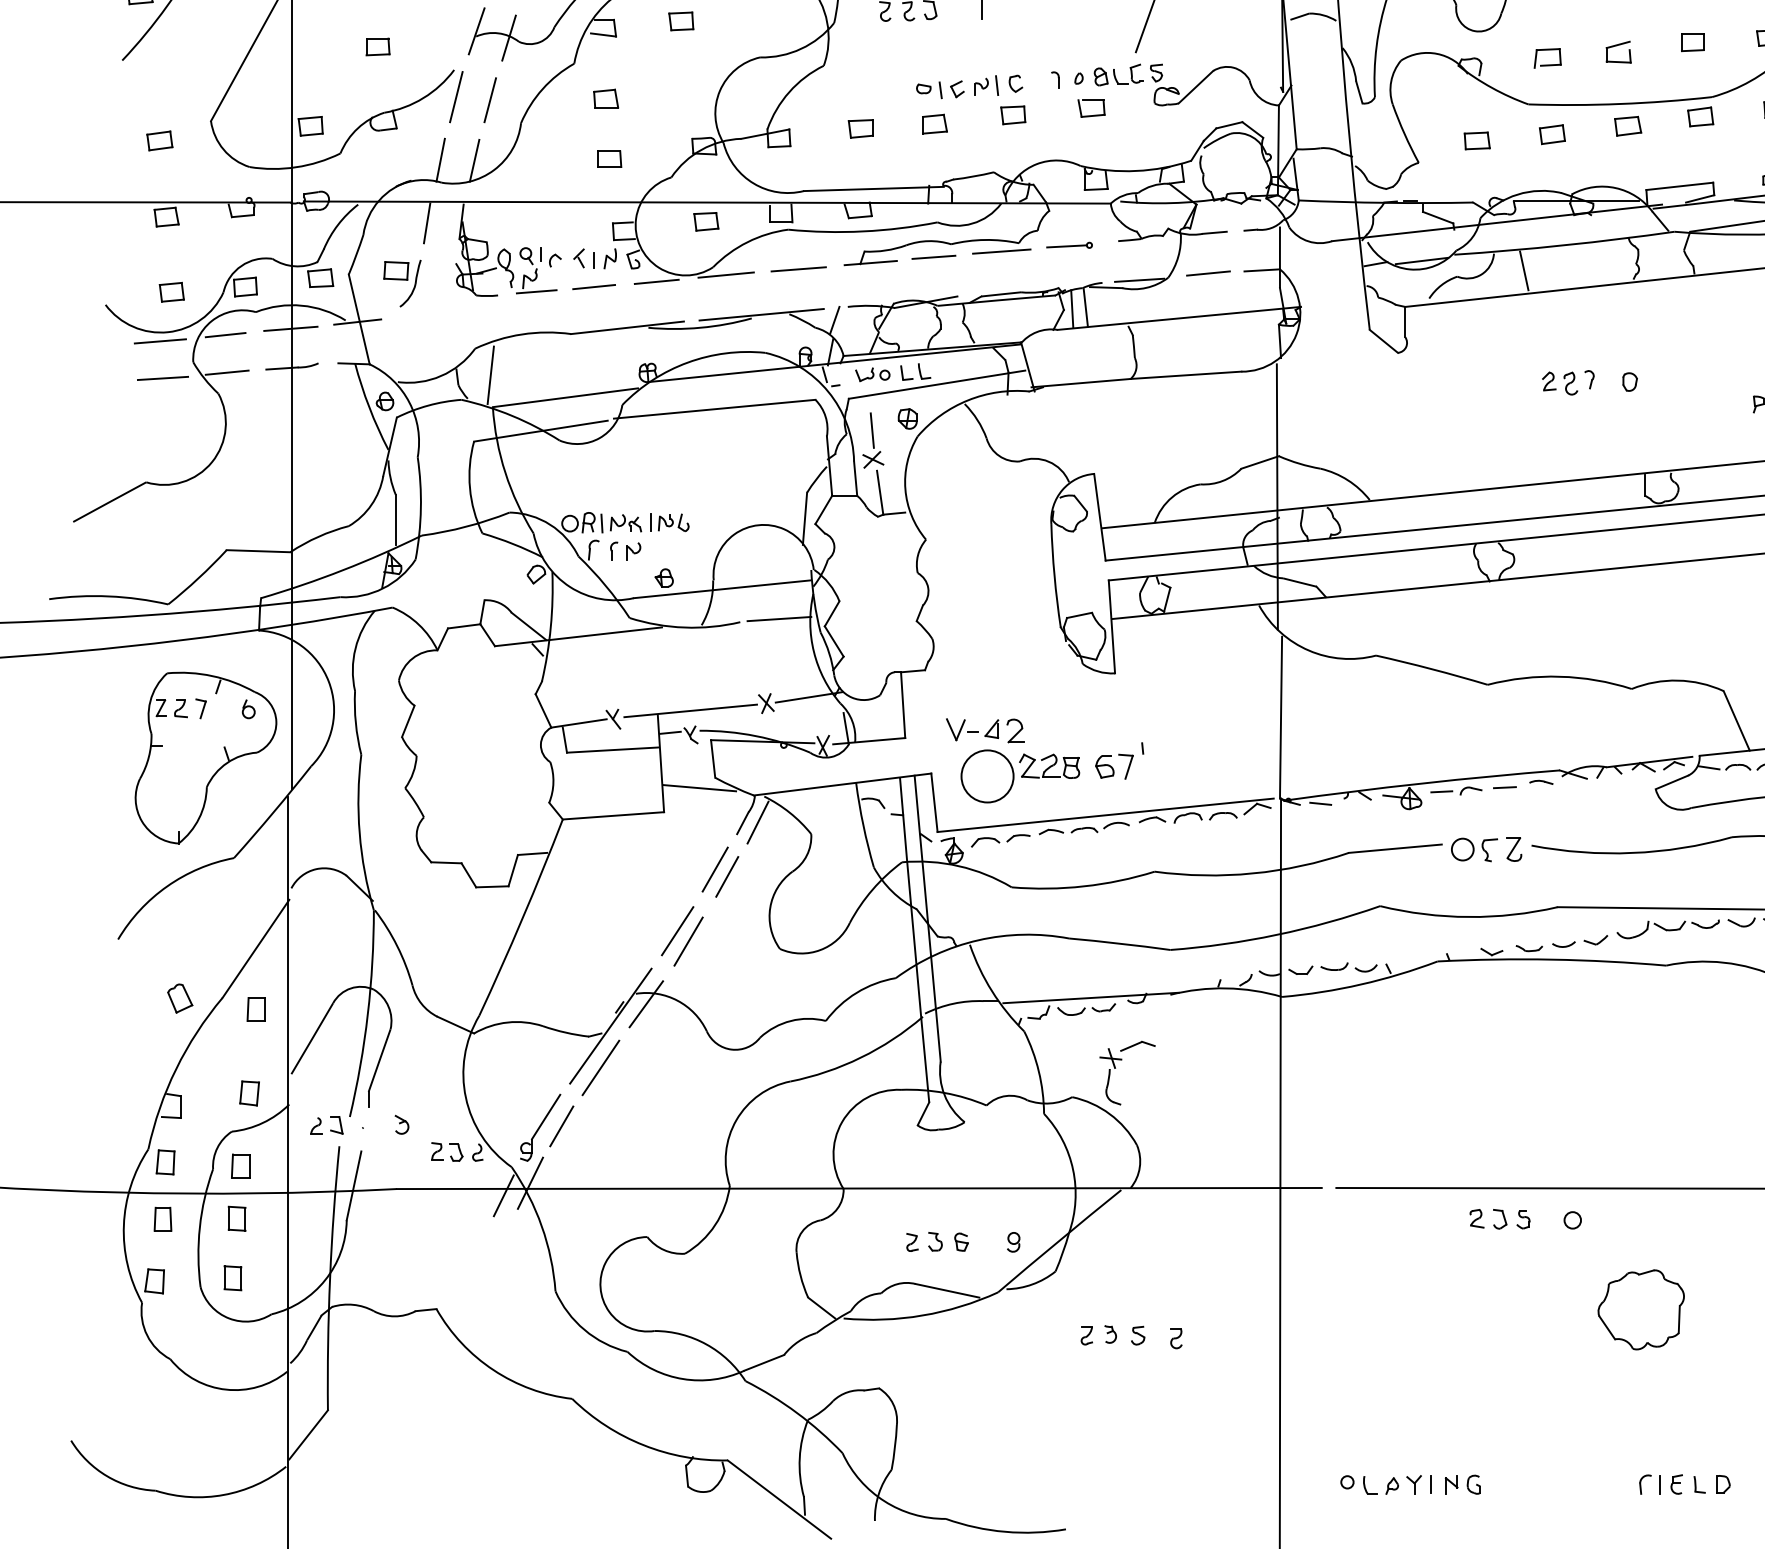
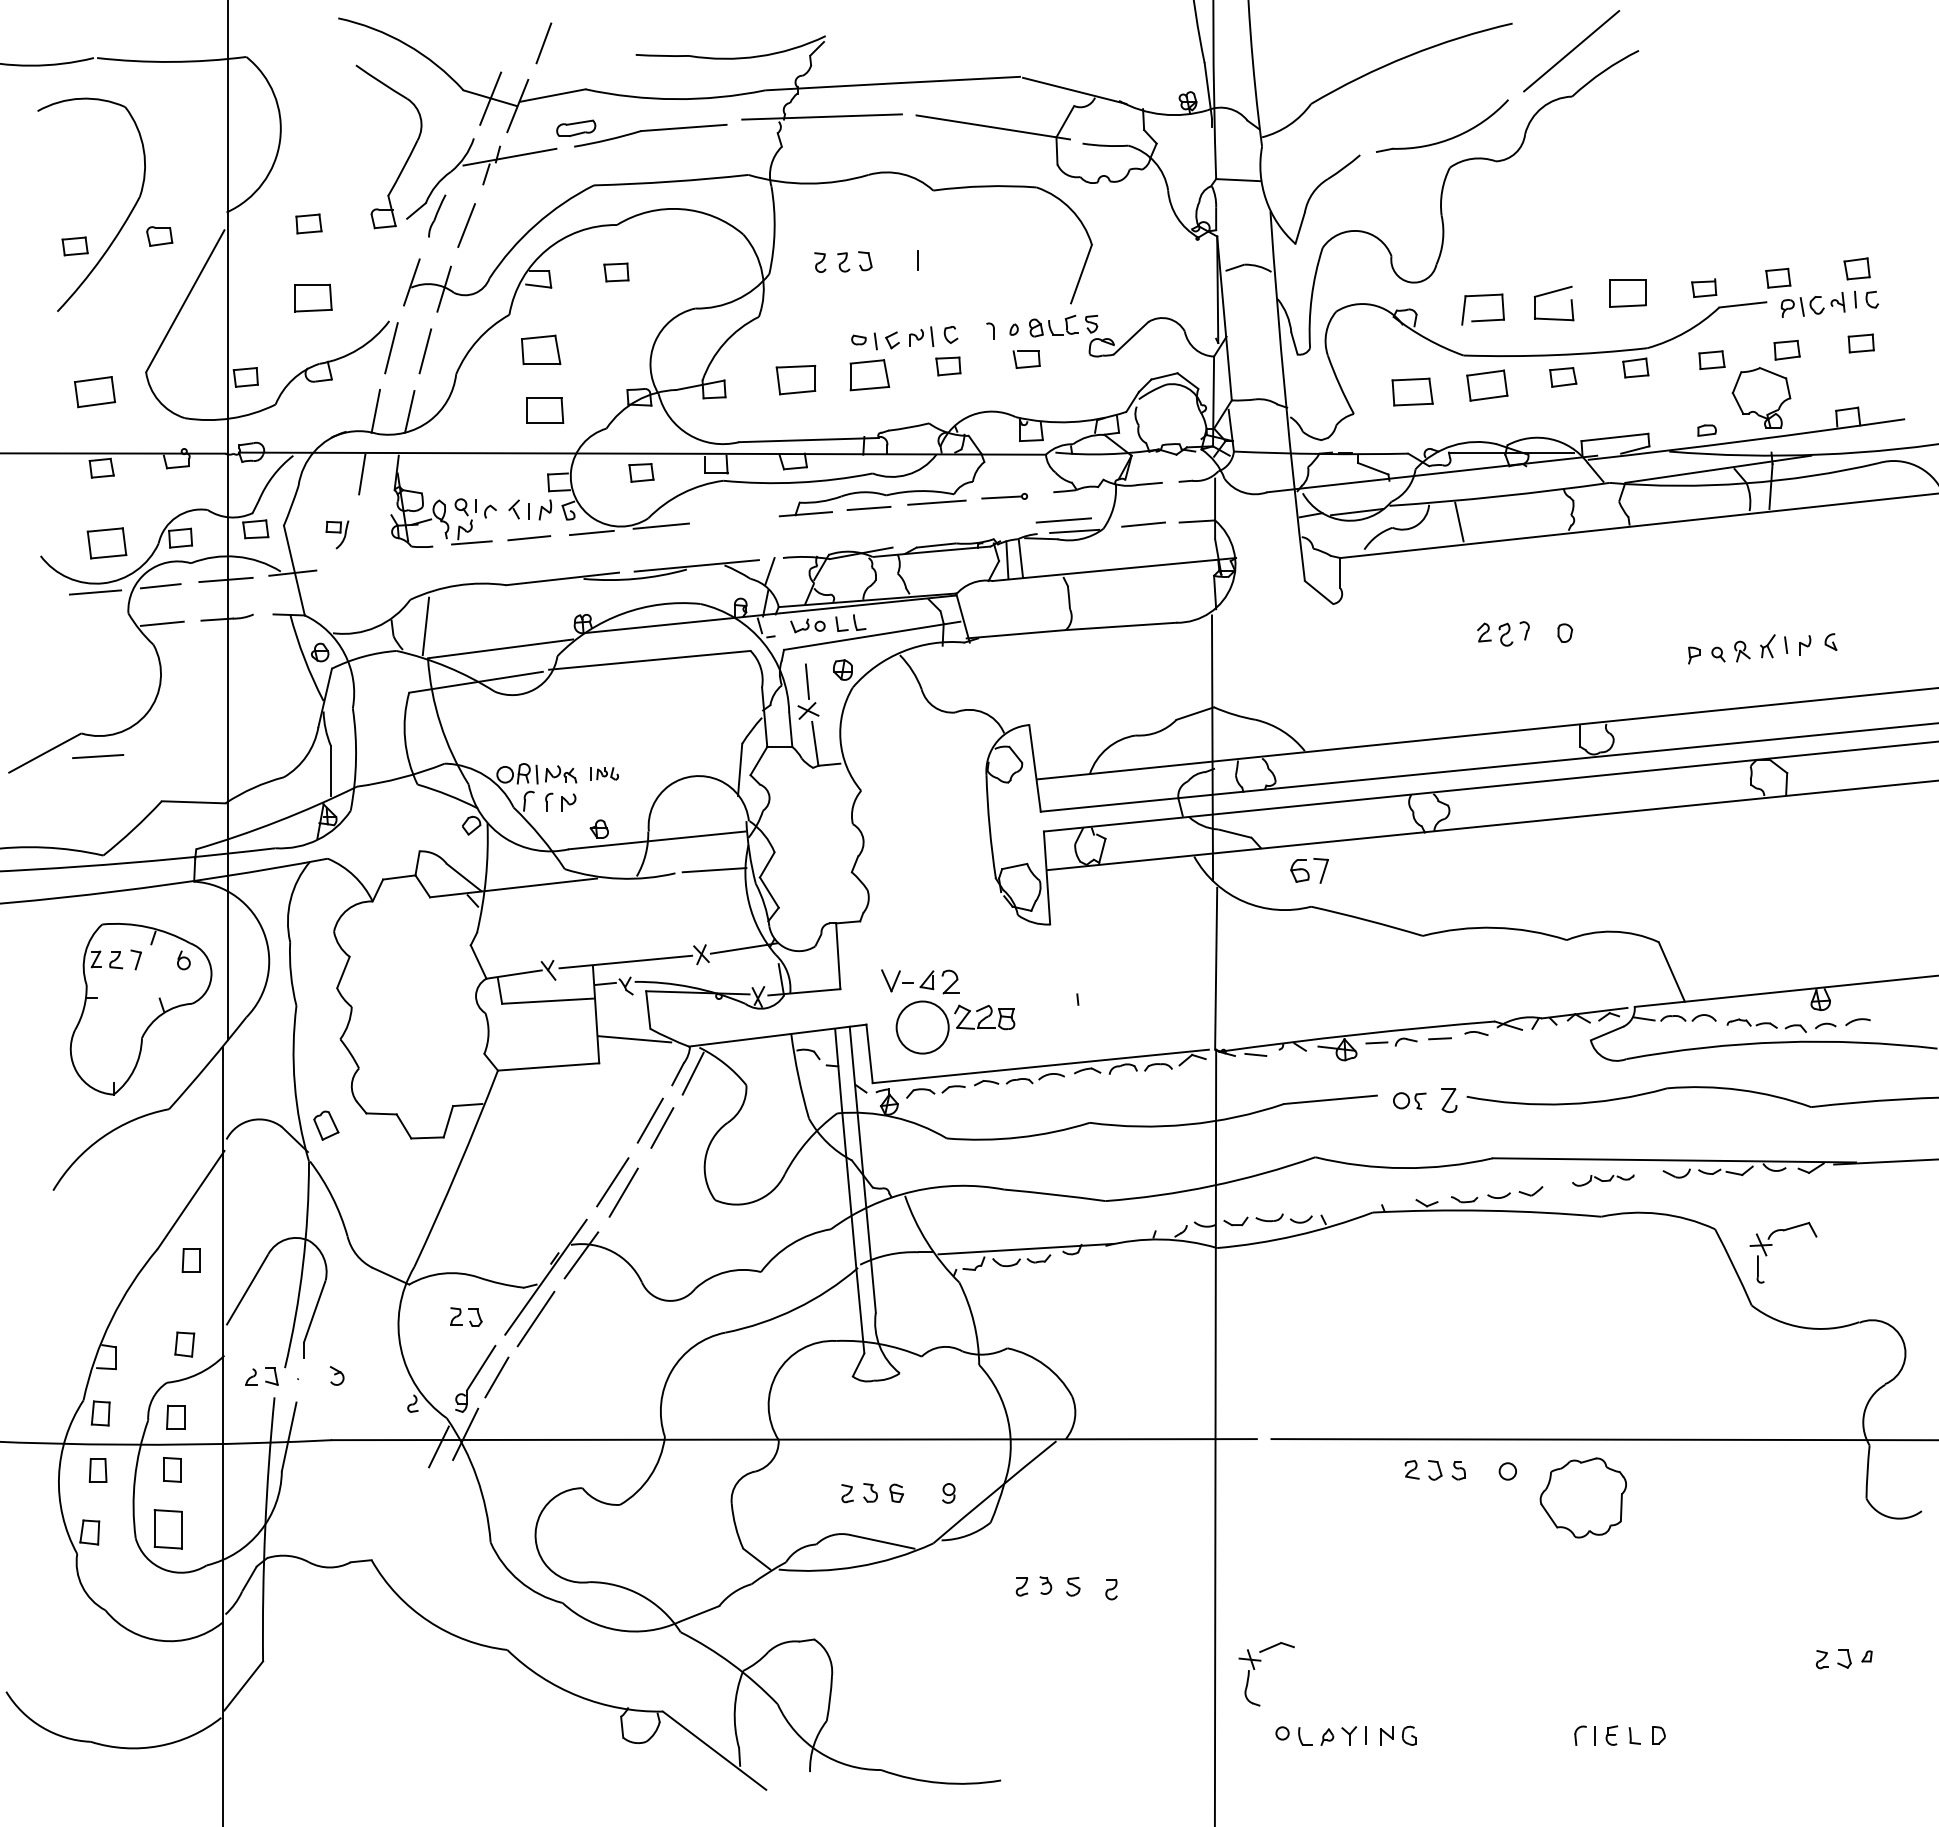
part: (1692, 43) -> (1627, 294), size x1.6
part: (377, 46) -> (312, 297), size x1.6
part: (1618, 51) -> (1553, 302), size x1.6
part: (1547, 58) -> (1482, 309), size x1.6
part: (606, 98) -> (541, 349), size x1.6
part: (935, 124) -> (870, 375), size x1.6
part: (860, 128) -> (795, 379), size x1.6
part: (1552, 134) -> (1487, 385), size x1.6
part: (159, 140) -> (94, 391), size x1.6
part: (1476, 140) -> (1411, 391), size x1.6
part: (609, 158) -> (544, 409), size x1.6
line: (798, 269) -> (1063, 520), moved
part: (402, 283) -> (337, 534), size x0.6
part: (171, 292) -> (106, 543), size x1.6
line: (163, 378) -> (98, 756), moved
part: (669, 522) -> (604, 773), size x0.7
part: (1114, 766) -> (1309, 870), moved
part: (1474, 849) -> (1409, 1100), size x0.7
part: (1667, 929) -> (1602, 1180), size x0.6
part: (180, 998) -> (326, 1125), moved
part: (1116, 1068) -> (1255, 1669), moved
part: (447, 1151) -> (466, 1316), moved
part: (232, 1278) -> (167, 1529), size x1.6
part: (1640, 1309) -> (1582, 1497), moved

